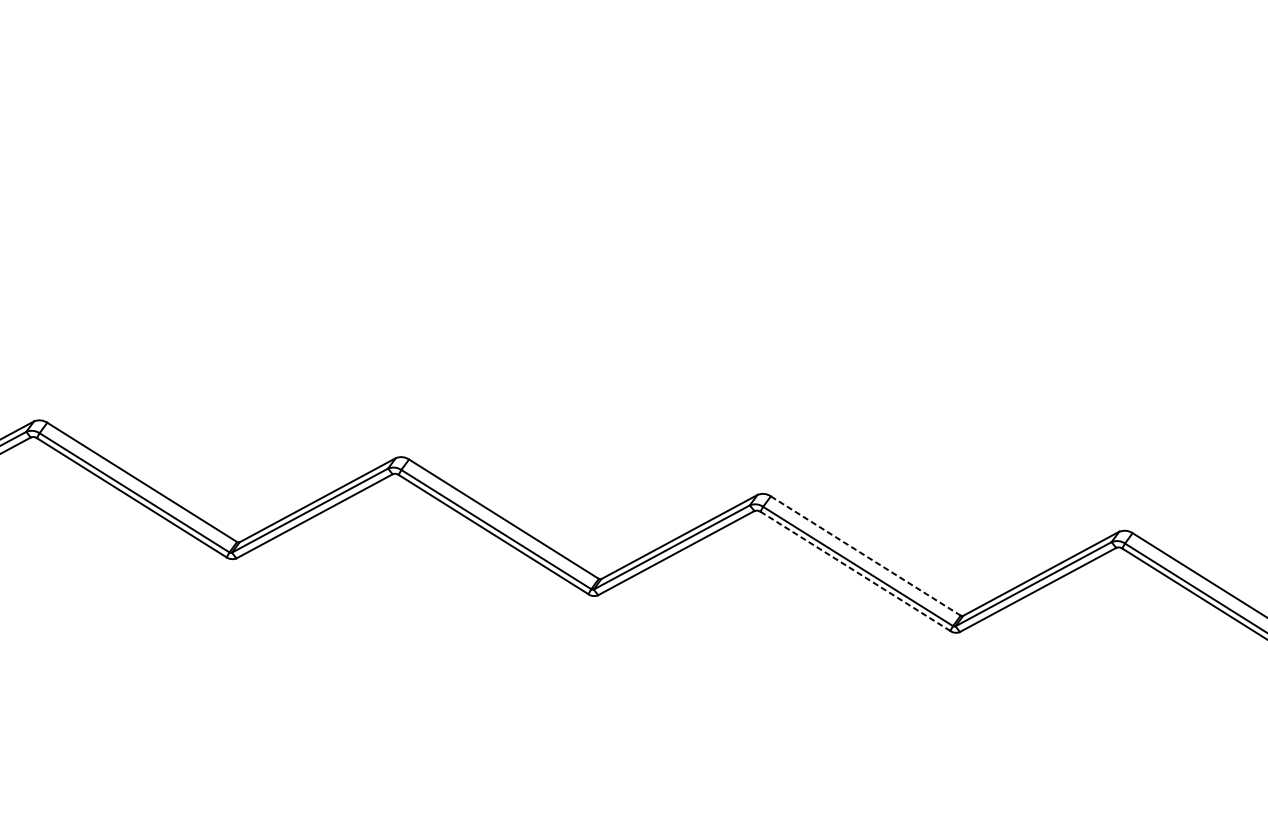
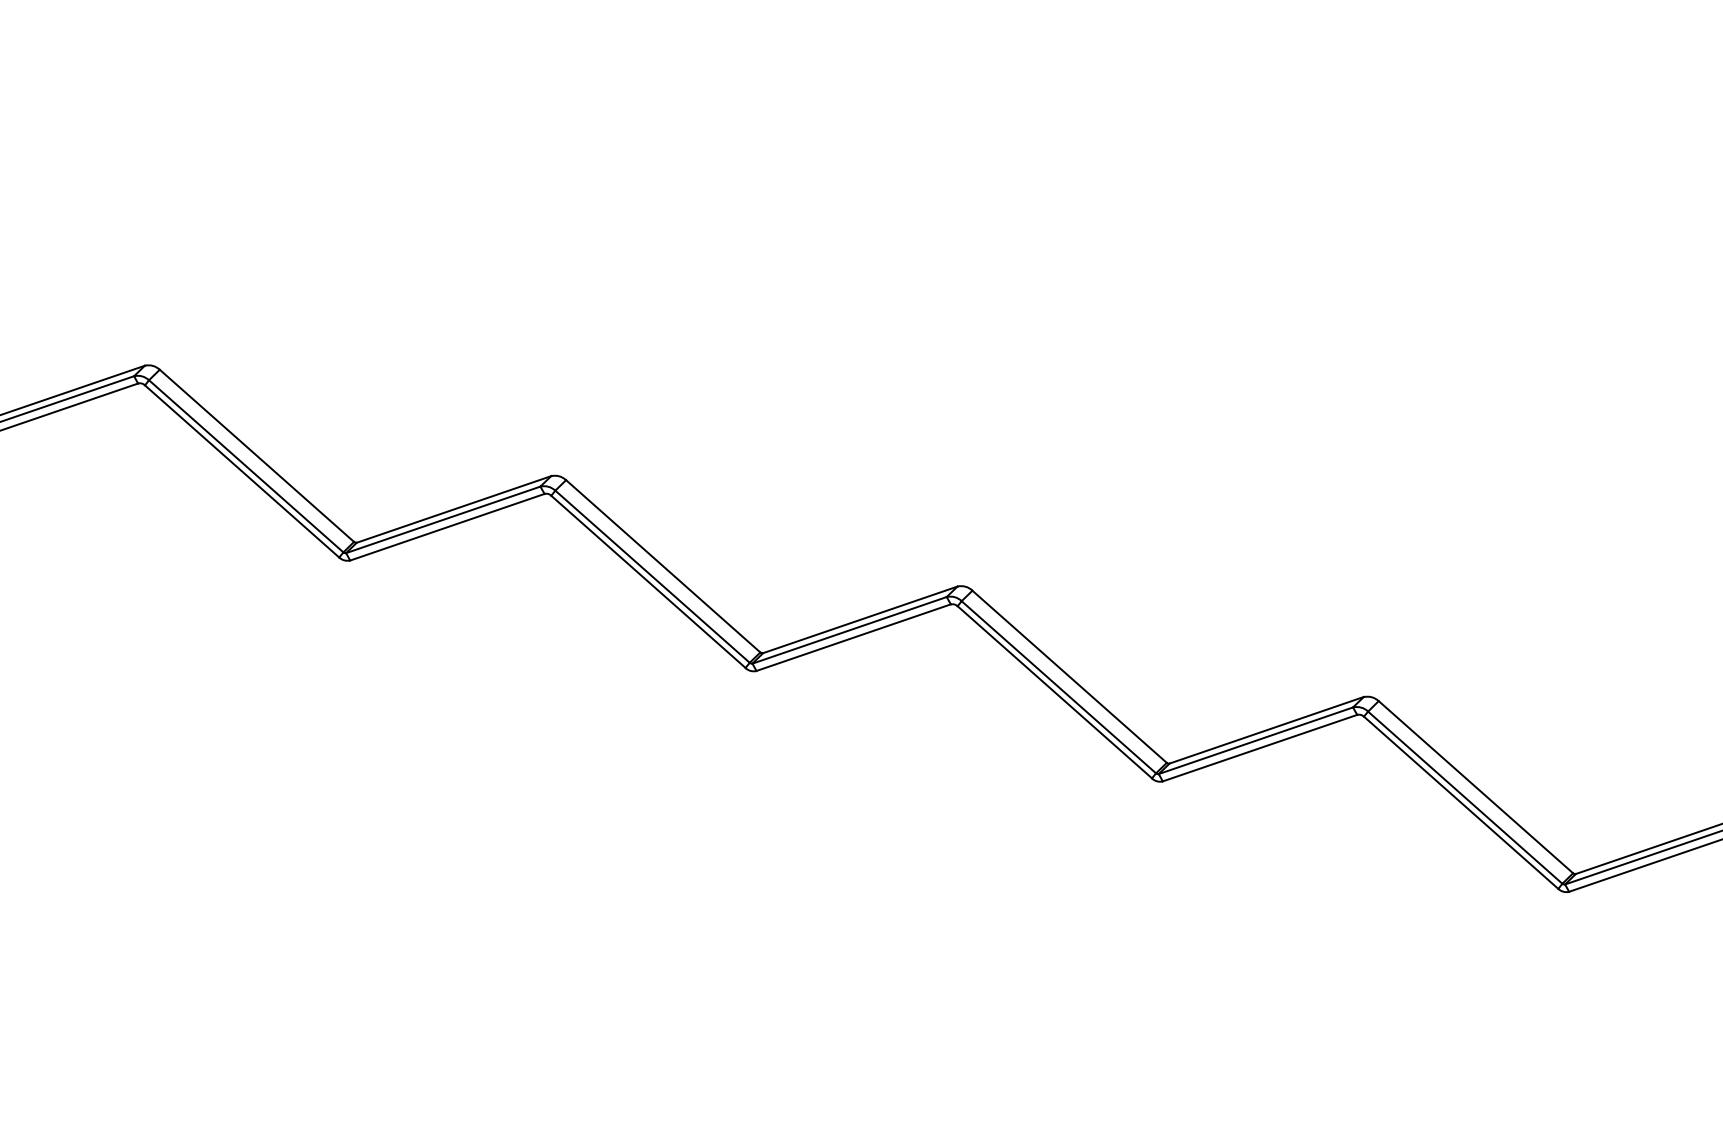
line: (865, 555) -> (1069, 676), dashed -> solid
line: (855, 571) -> (1054, 692), dashed -> solid

